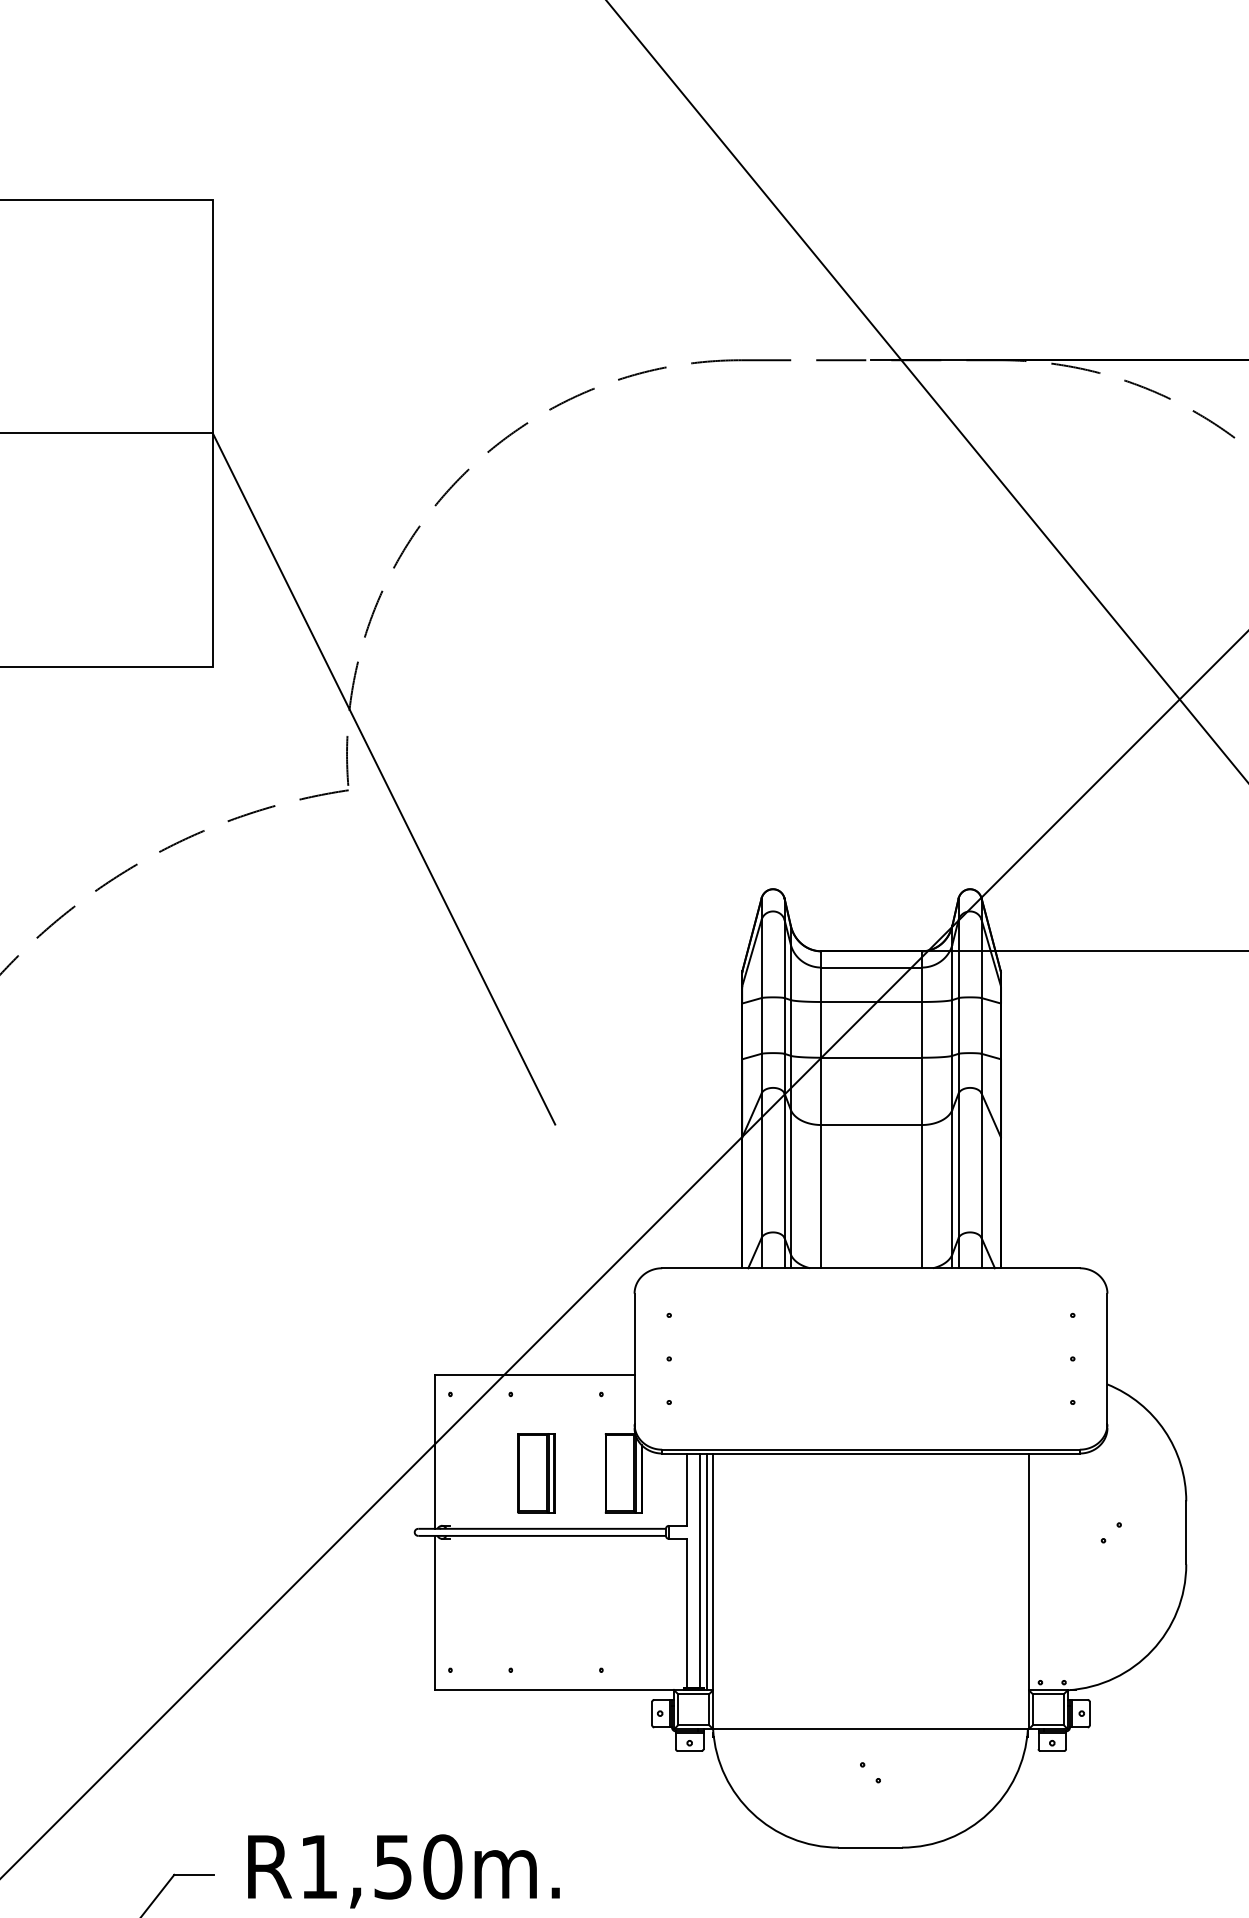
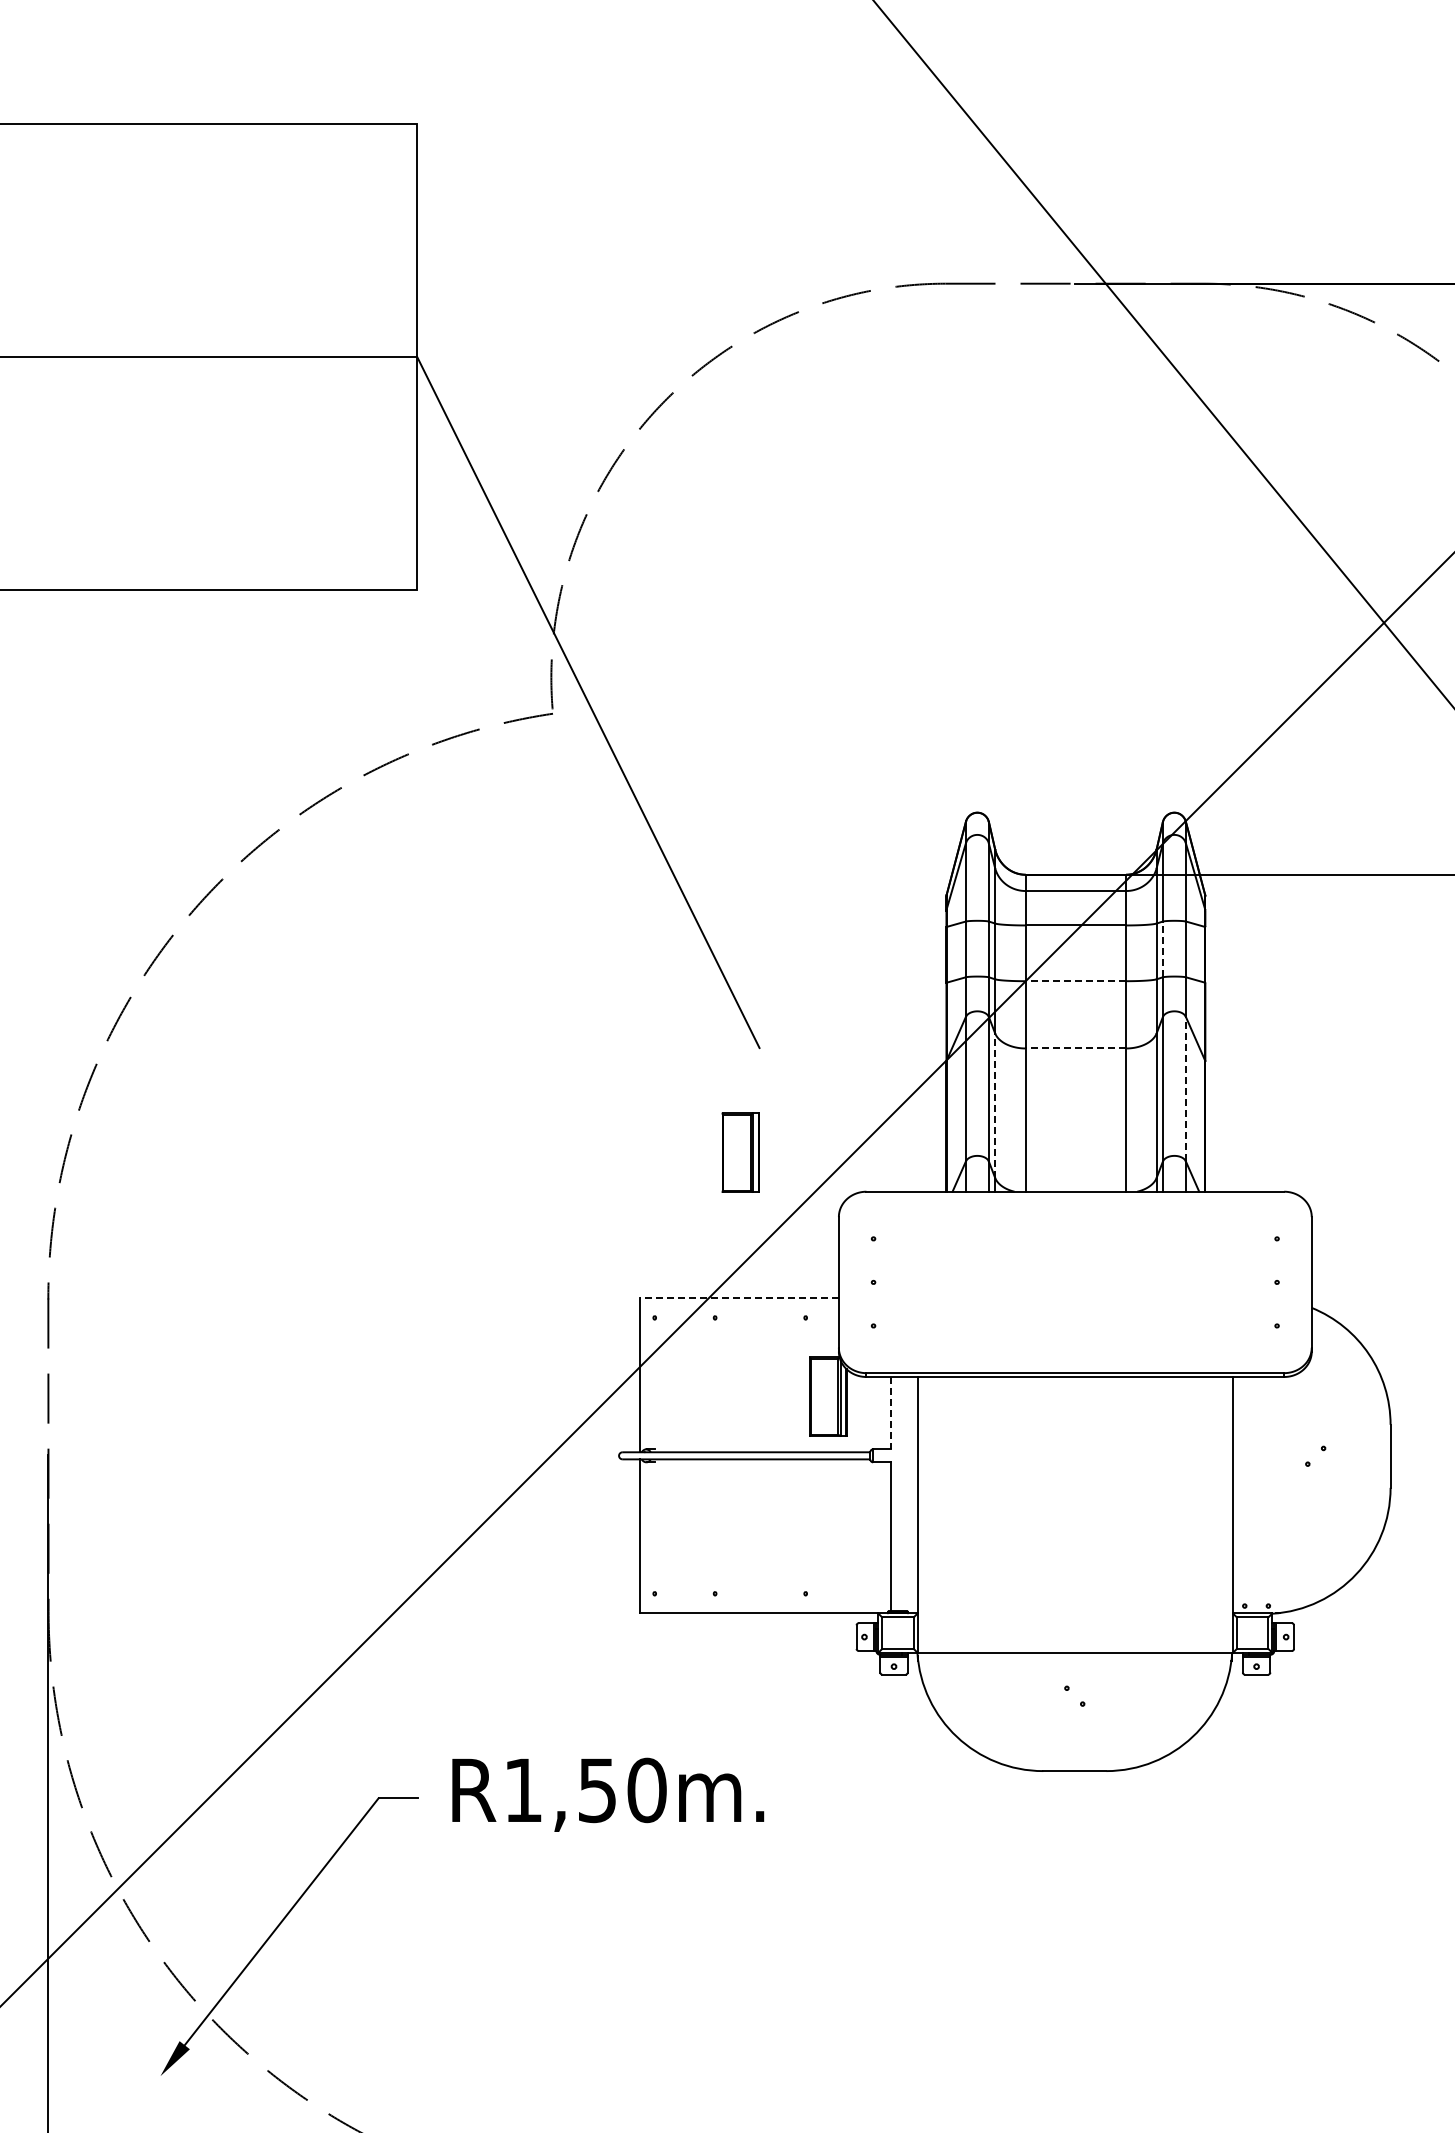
line: (958, 1026) -> (1162, 949), solid -> dashed
line: (871, 1058) -> (1075, 981), solid -> dashed
line: (871, 1125) -> (1075, 1048), solid -> dashed
line: (981, 1165) -> (1185, 1088), solid -> dashed
line: (791, 1182) -> (995, 1105), solid -> dashed
line: (535, 1375) -> (739, 1298), solid -> dashed
part: (536, 1473) -> (740, 1152), moved
line: (687, 1490) -> (891, 1413), solid -> dashed
line: (700, 1571) -> (904, 1494), removed
line: (707, 1572) -> (911, 1495), removed

